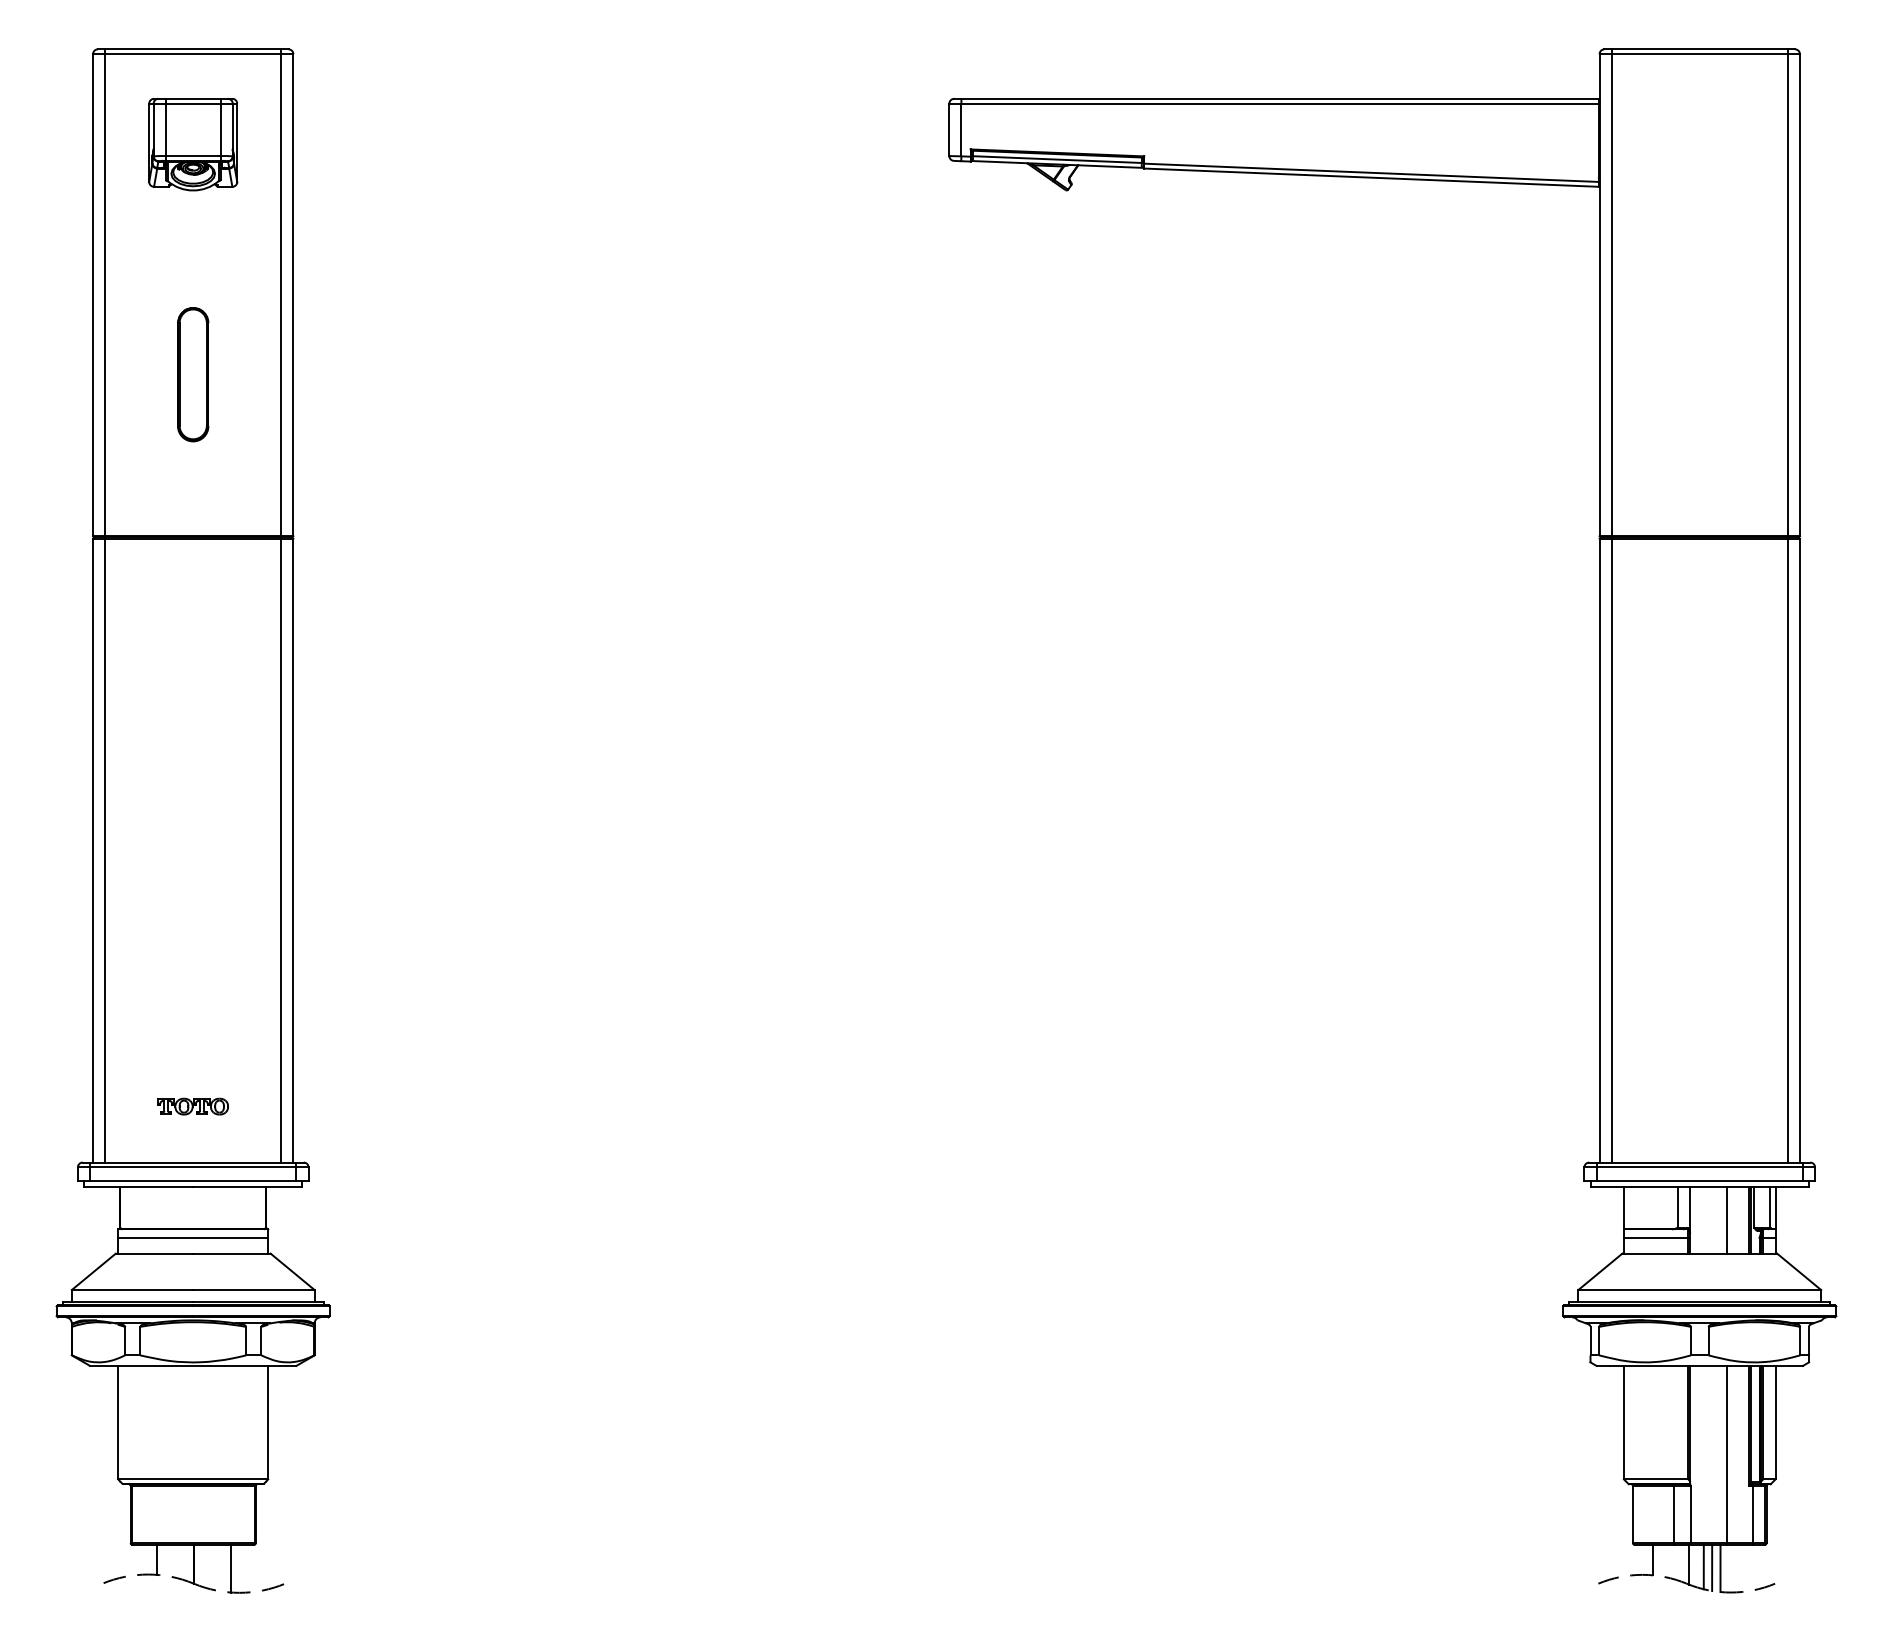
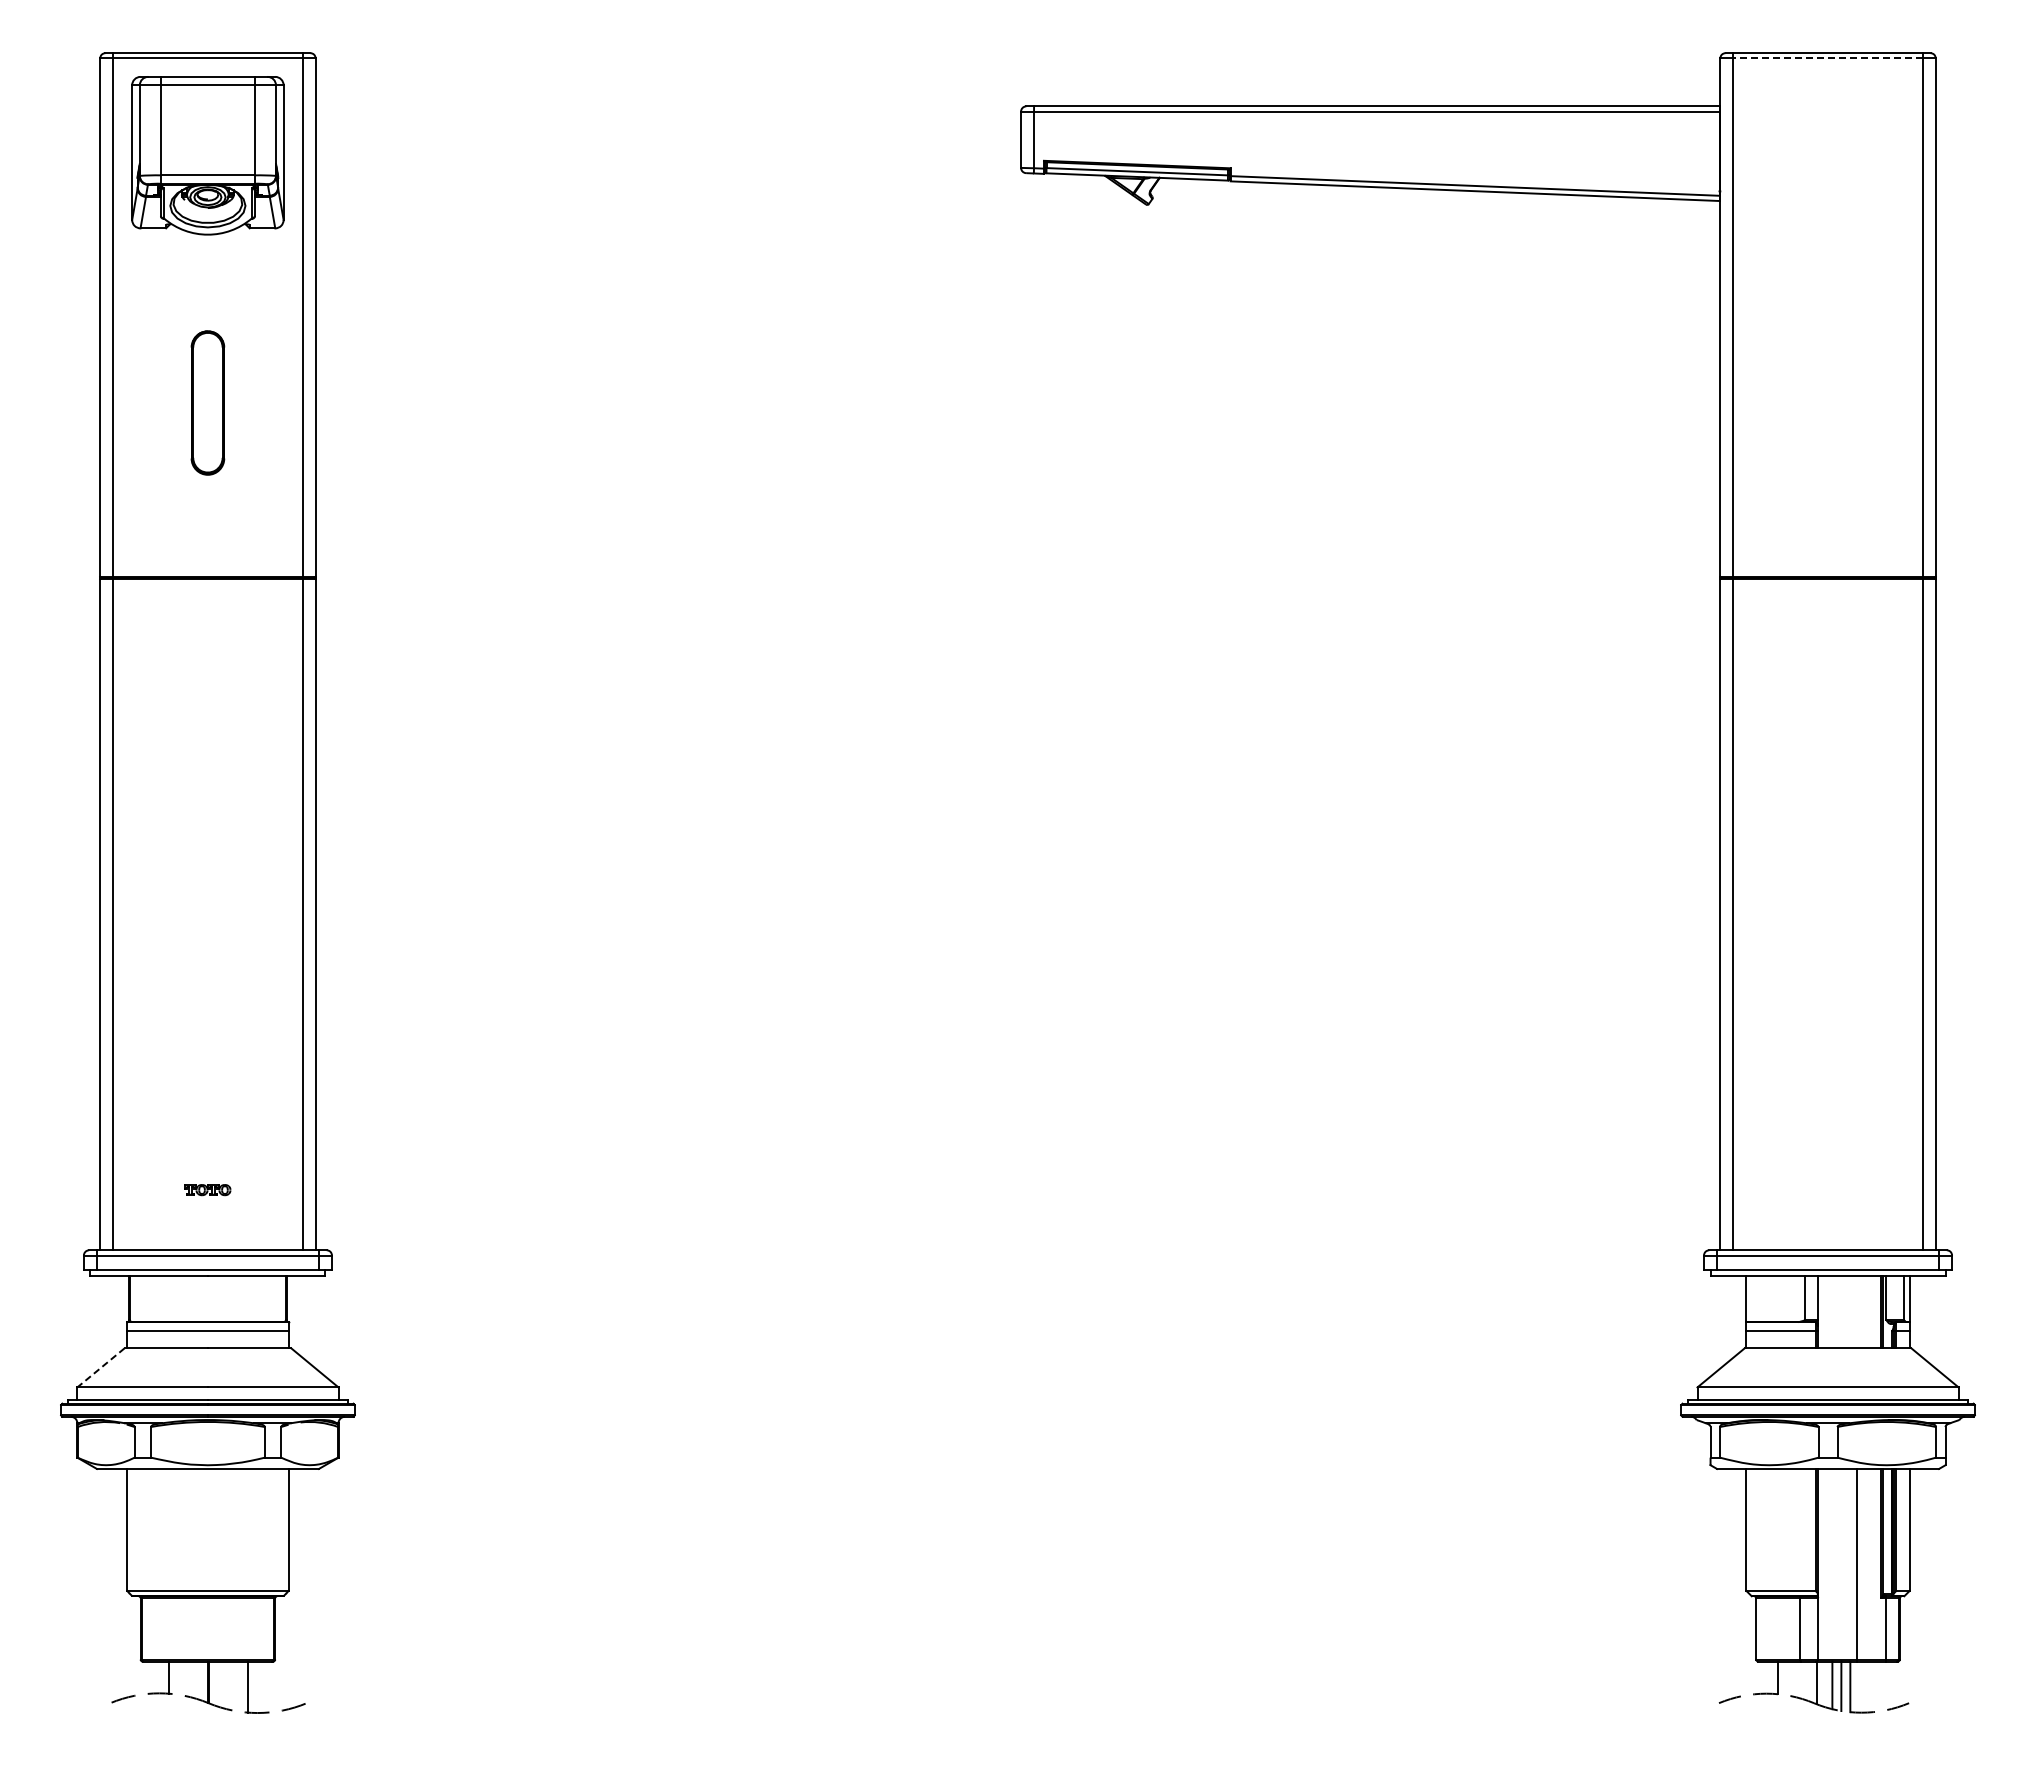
line: (1700, 54) -> (1828, 58), solid -> dashed
part: (192, 144) -> (207, 155), size x1.6
part: (192, 1106) -> (207, 1189), size x0.6
line: (1727, 1220) -> (1857, 1312), removed
line: (94, 1271) -> (101, 1367), solid -> dashed

